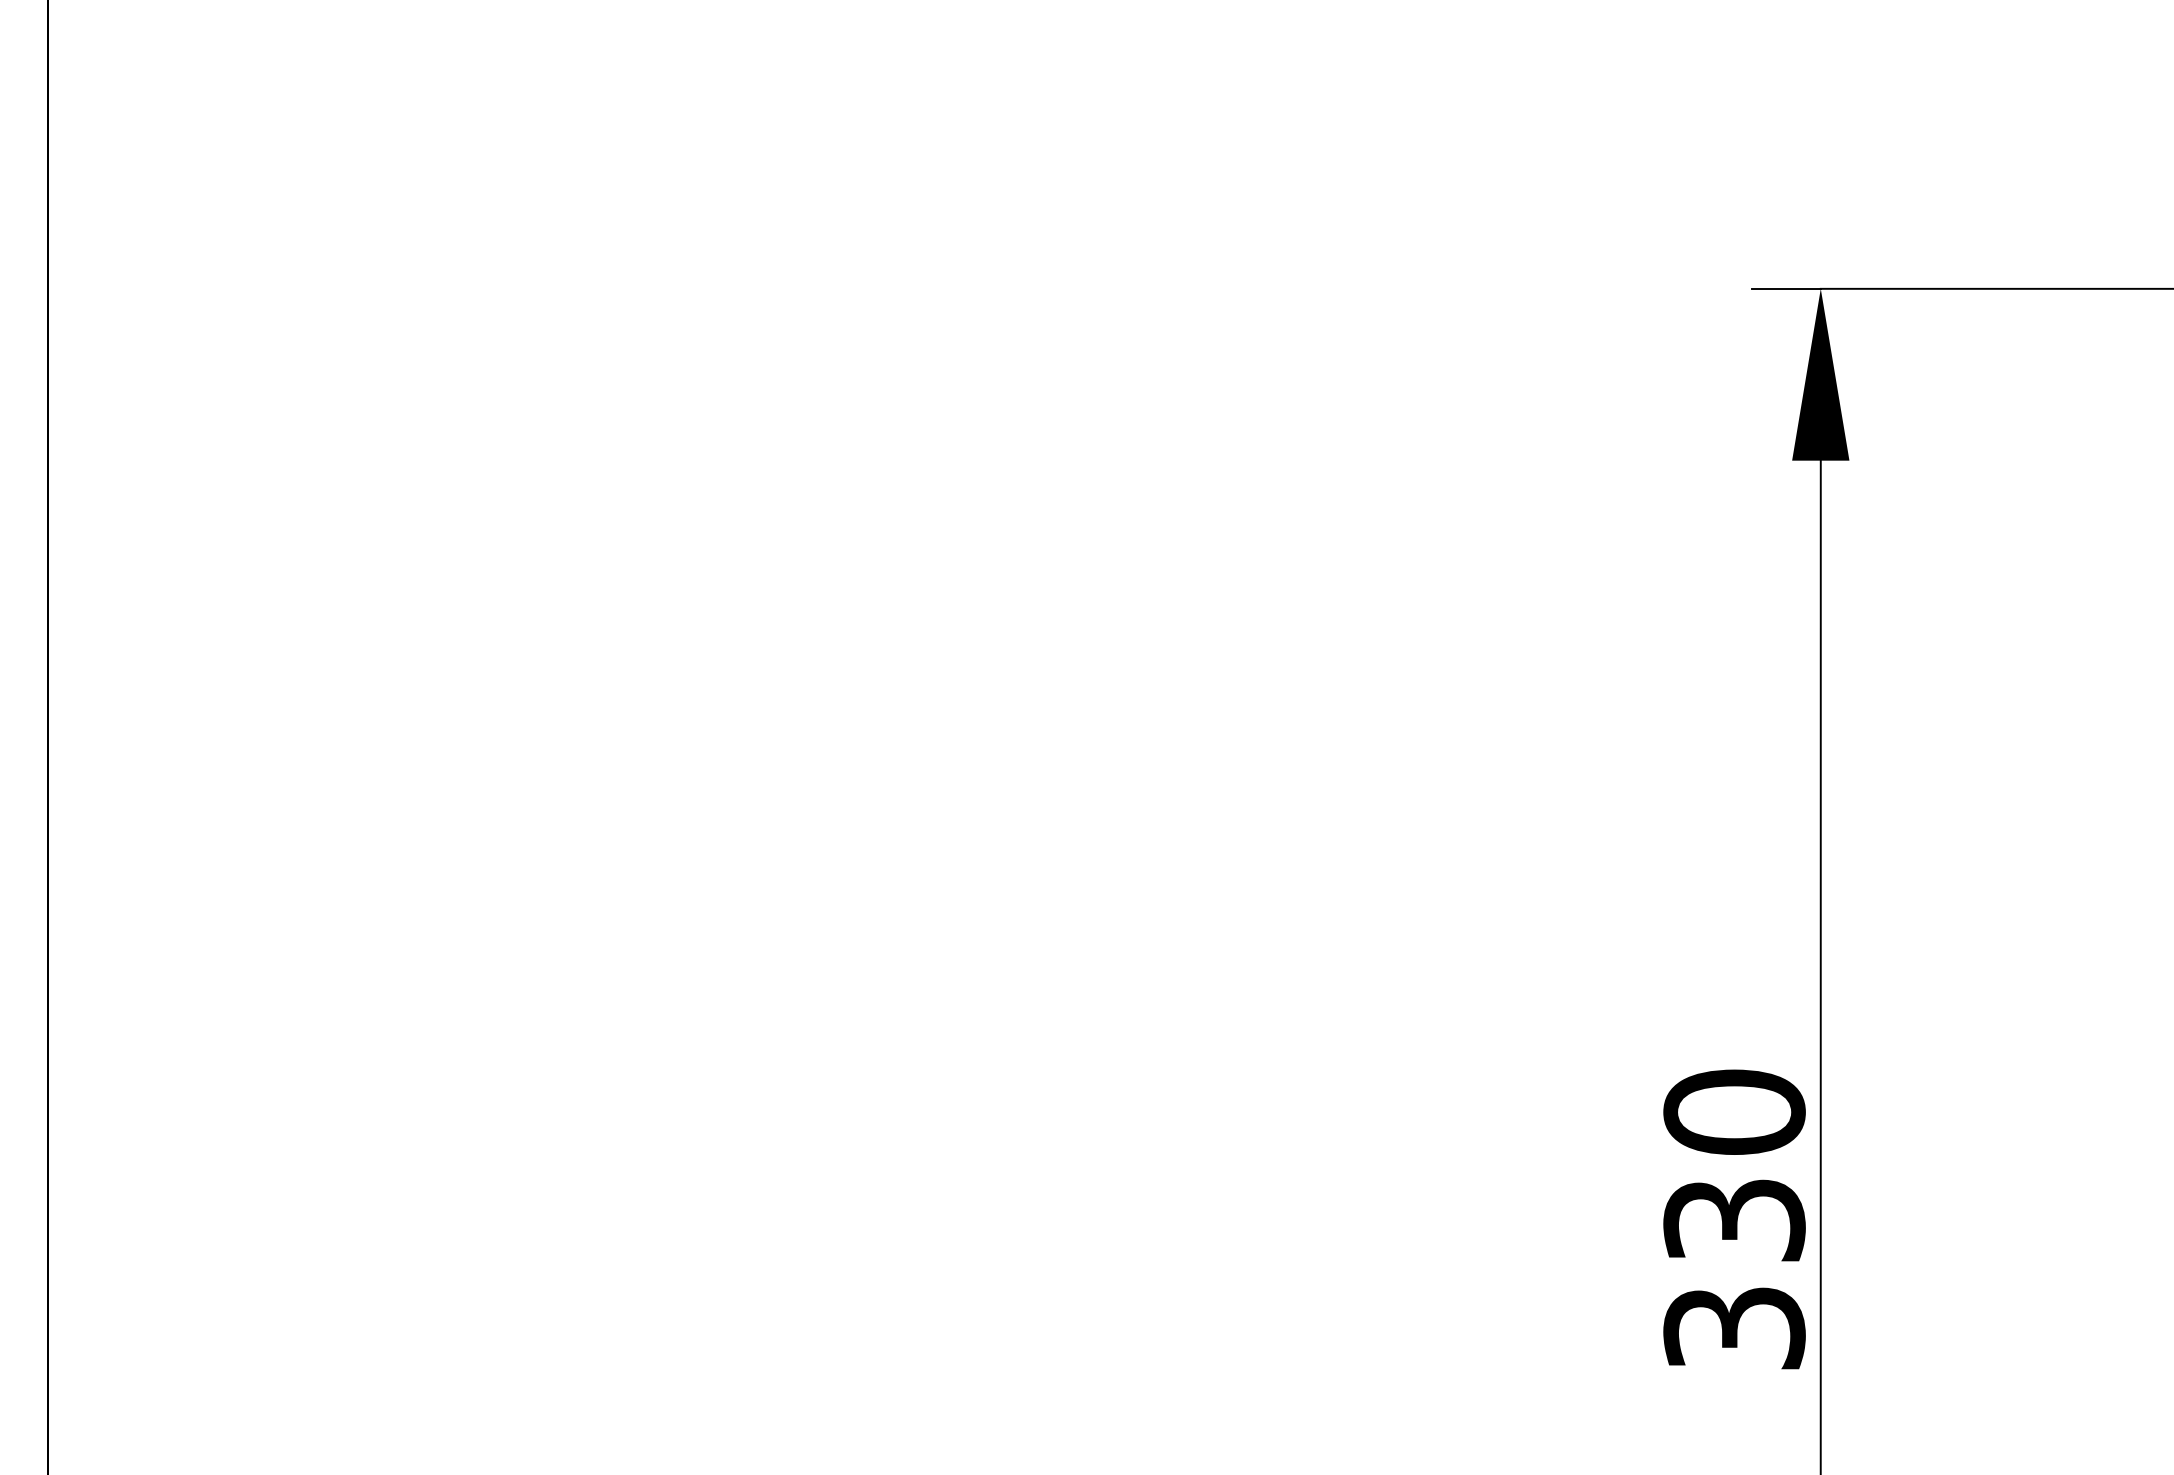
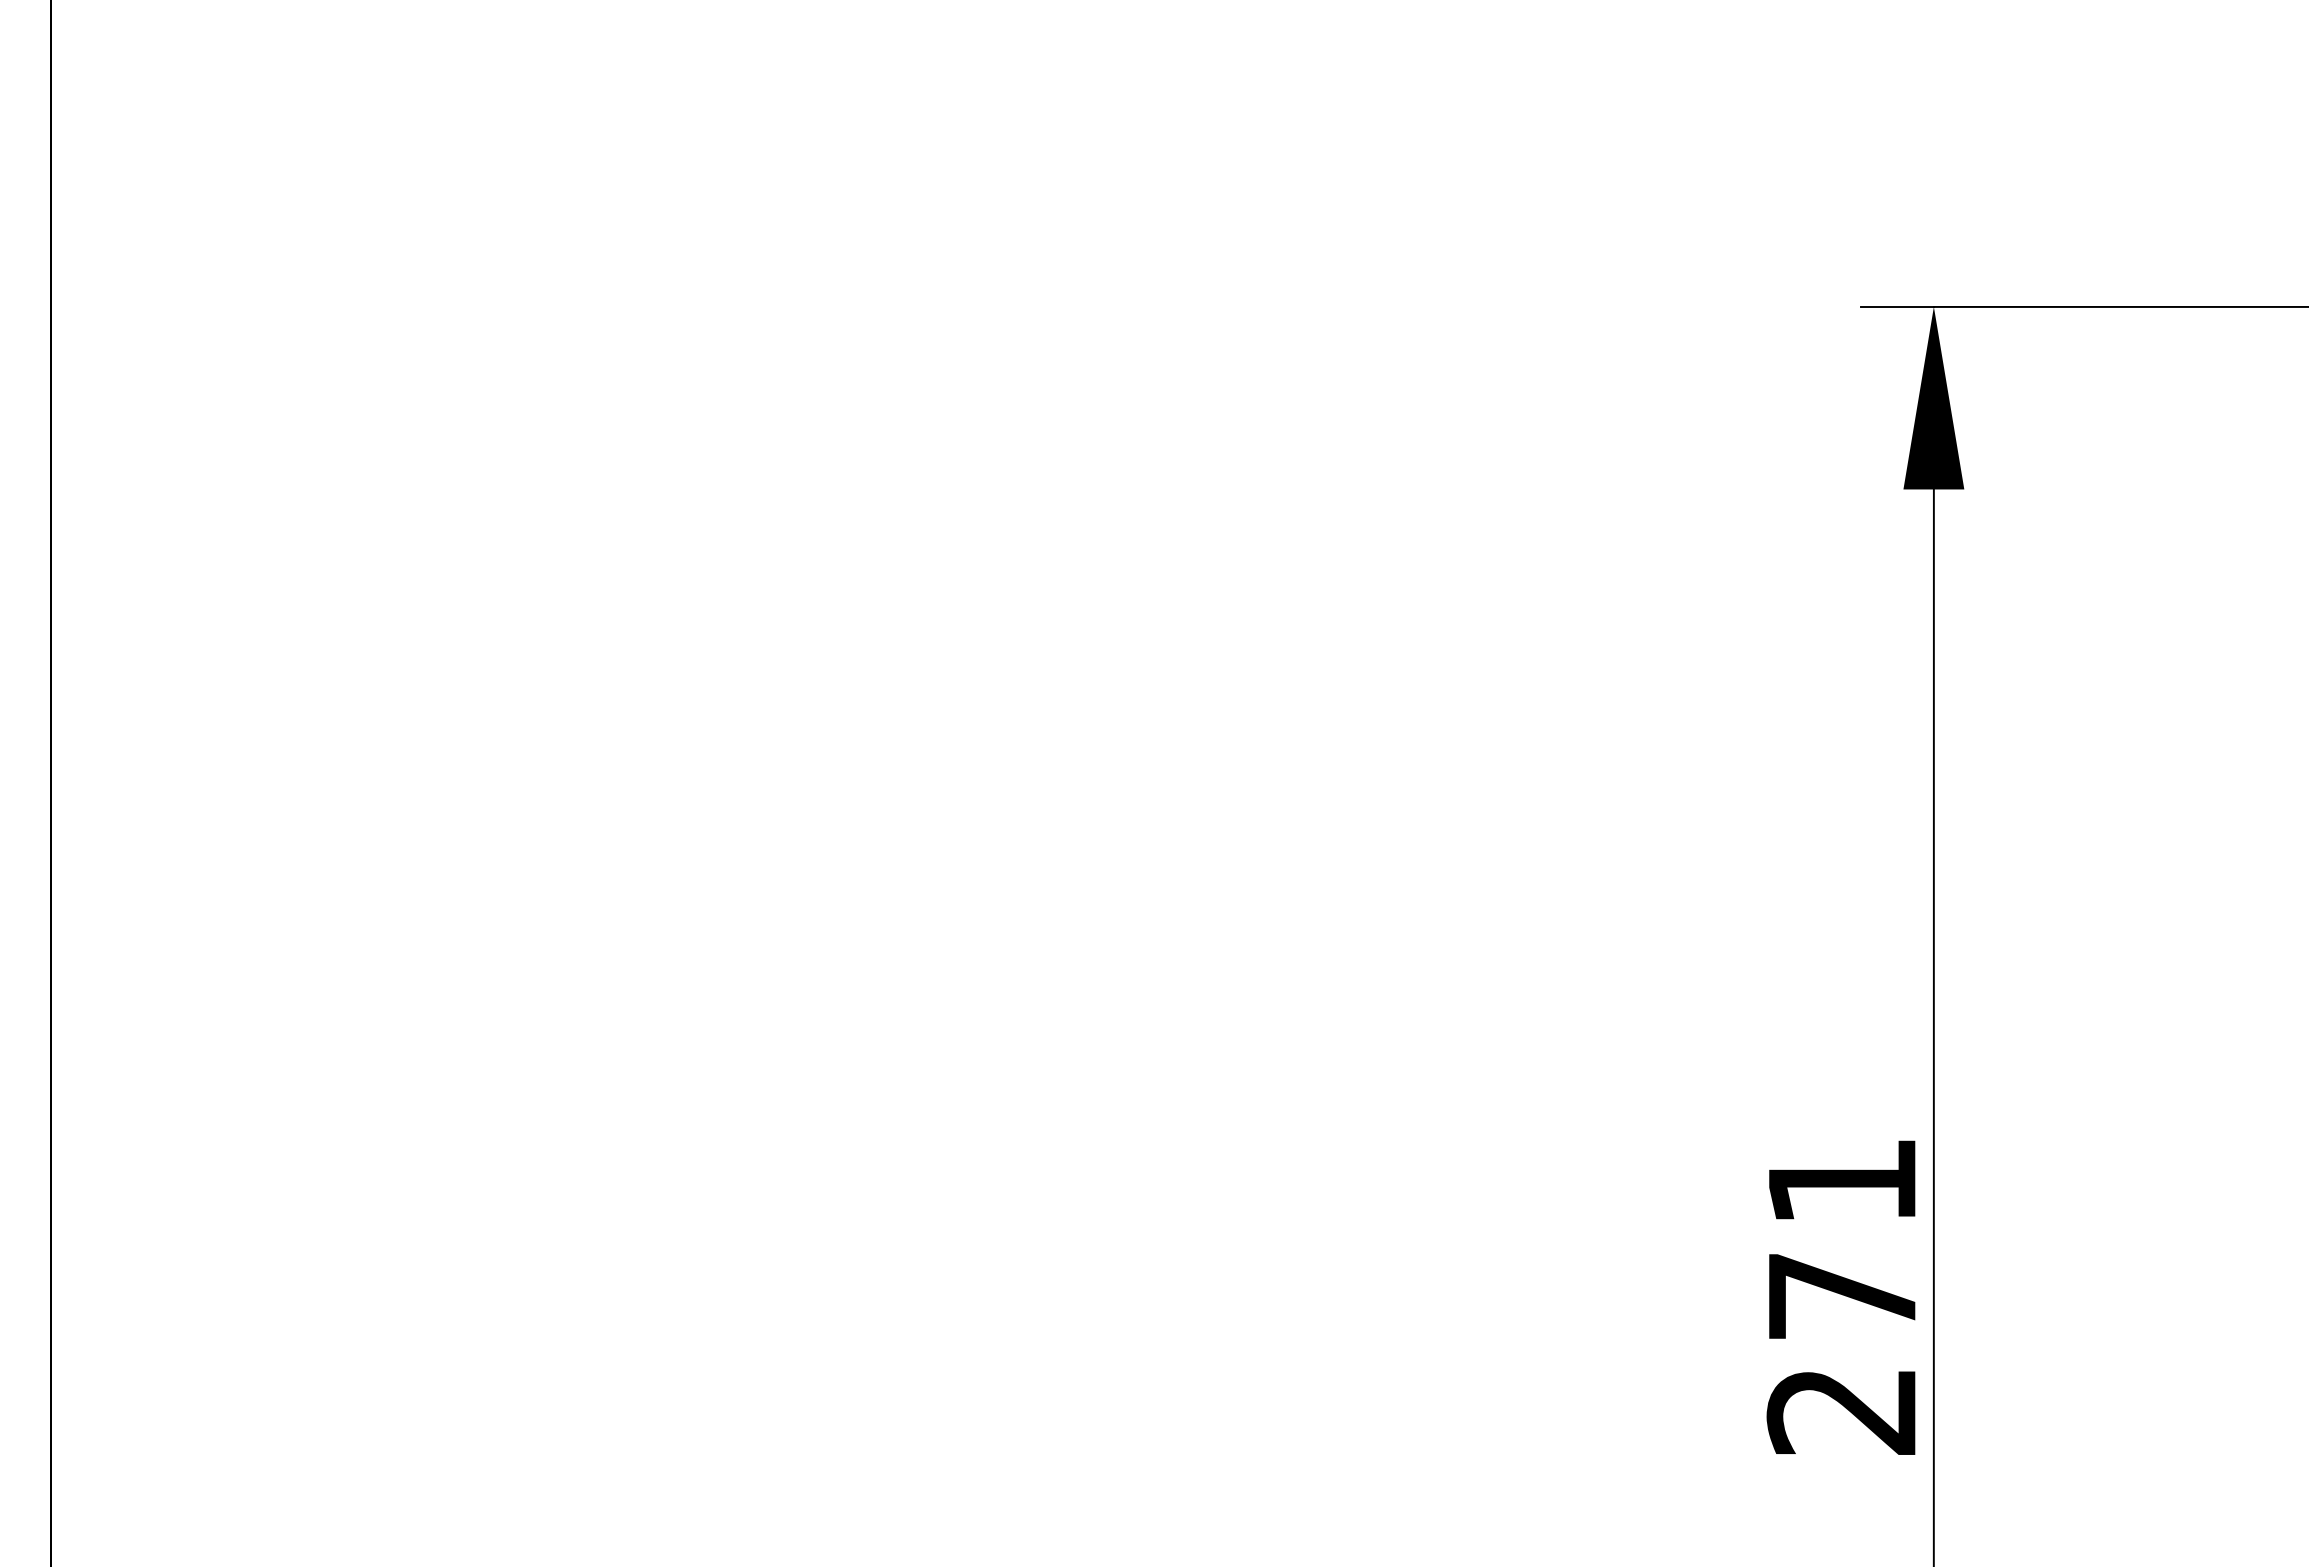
text: (1734, 1219) -> (1842, 1295), 330 -> 271

